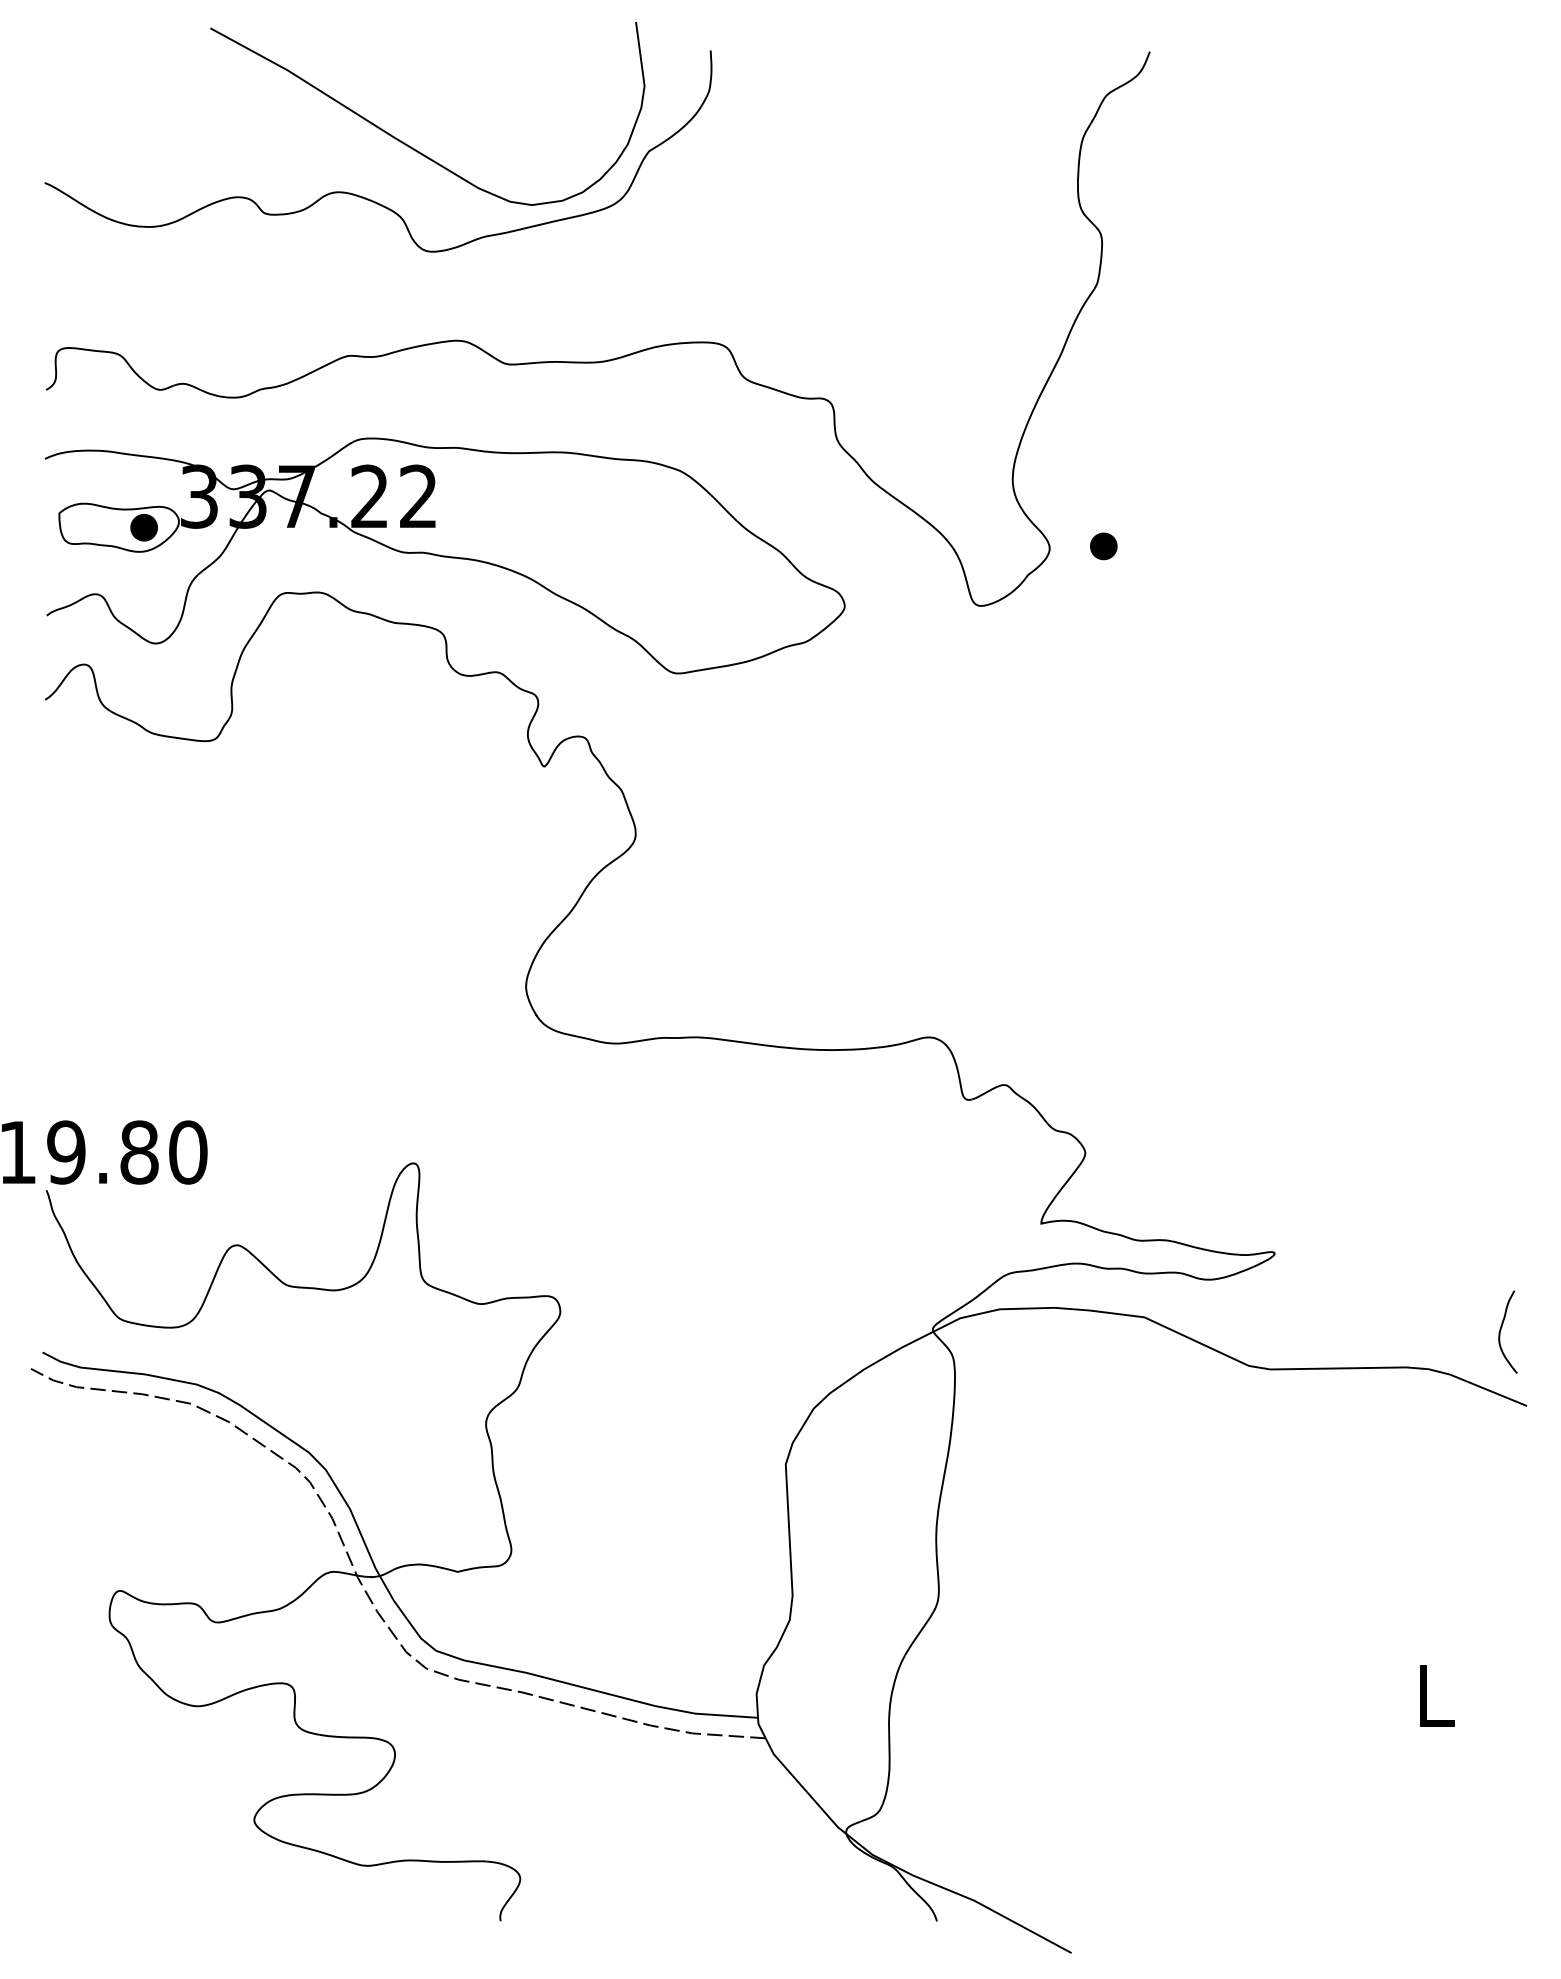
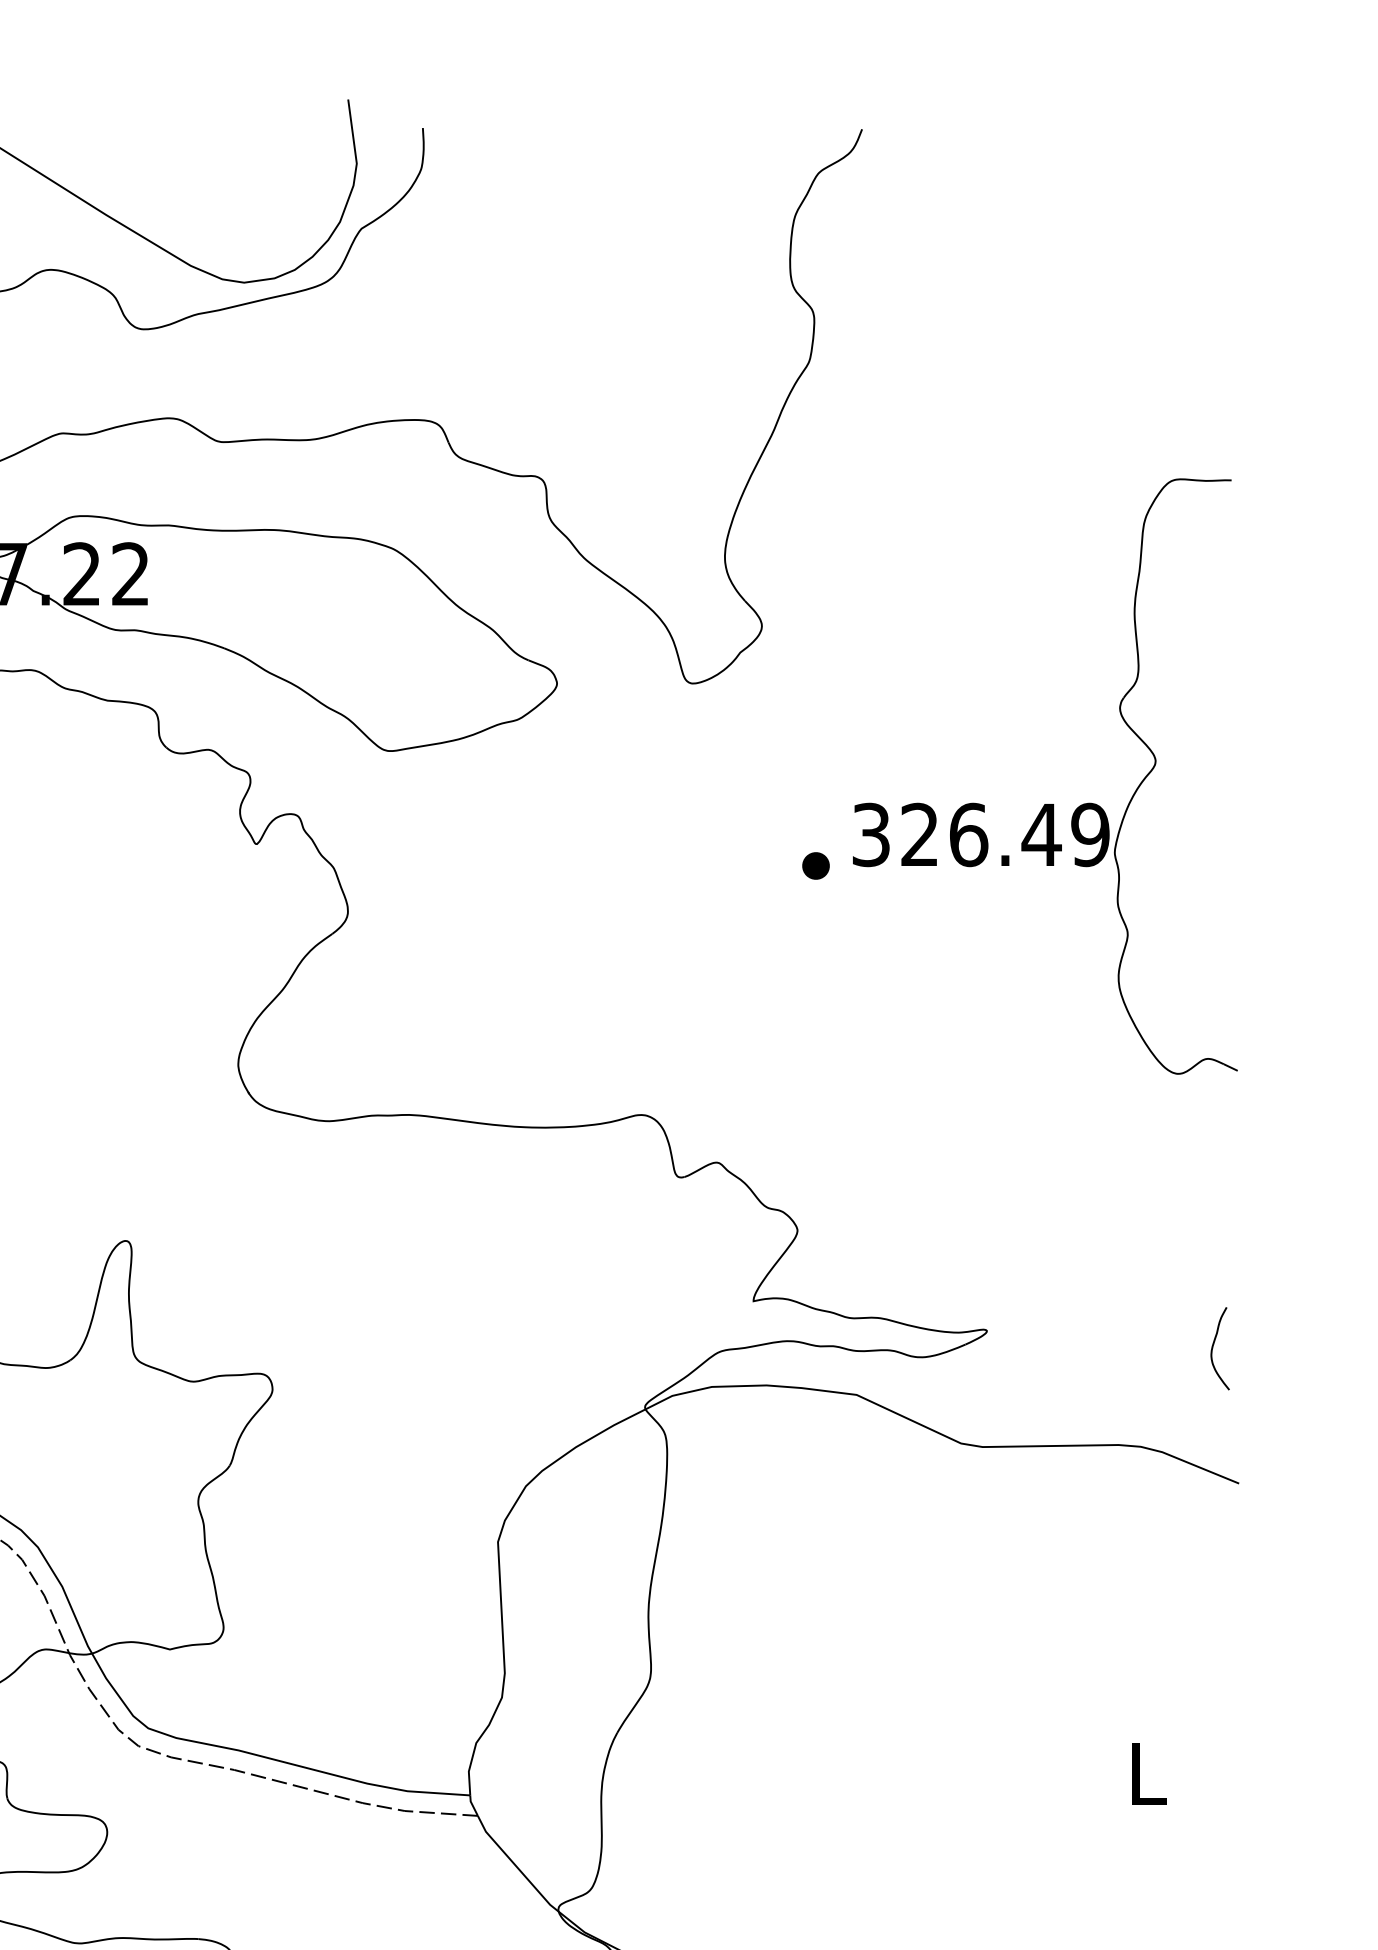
part: (1103, 546) -> (815, 866), moved
part: (1332, 726) -> (1044, 804), added
curve: (1501, 1330) -> (1213, 1347), moved

